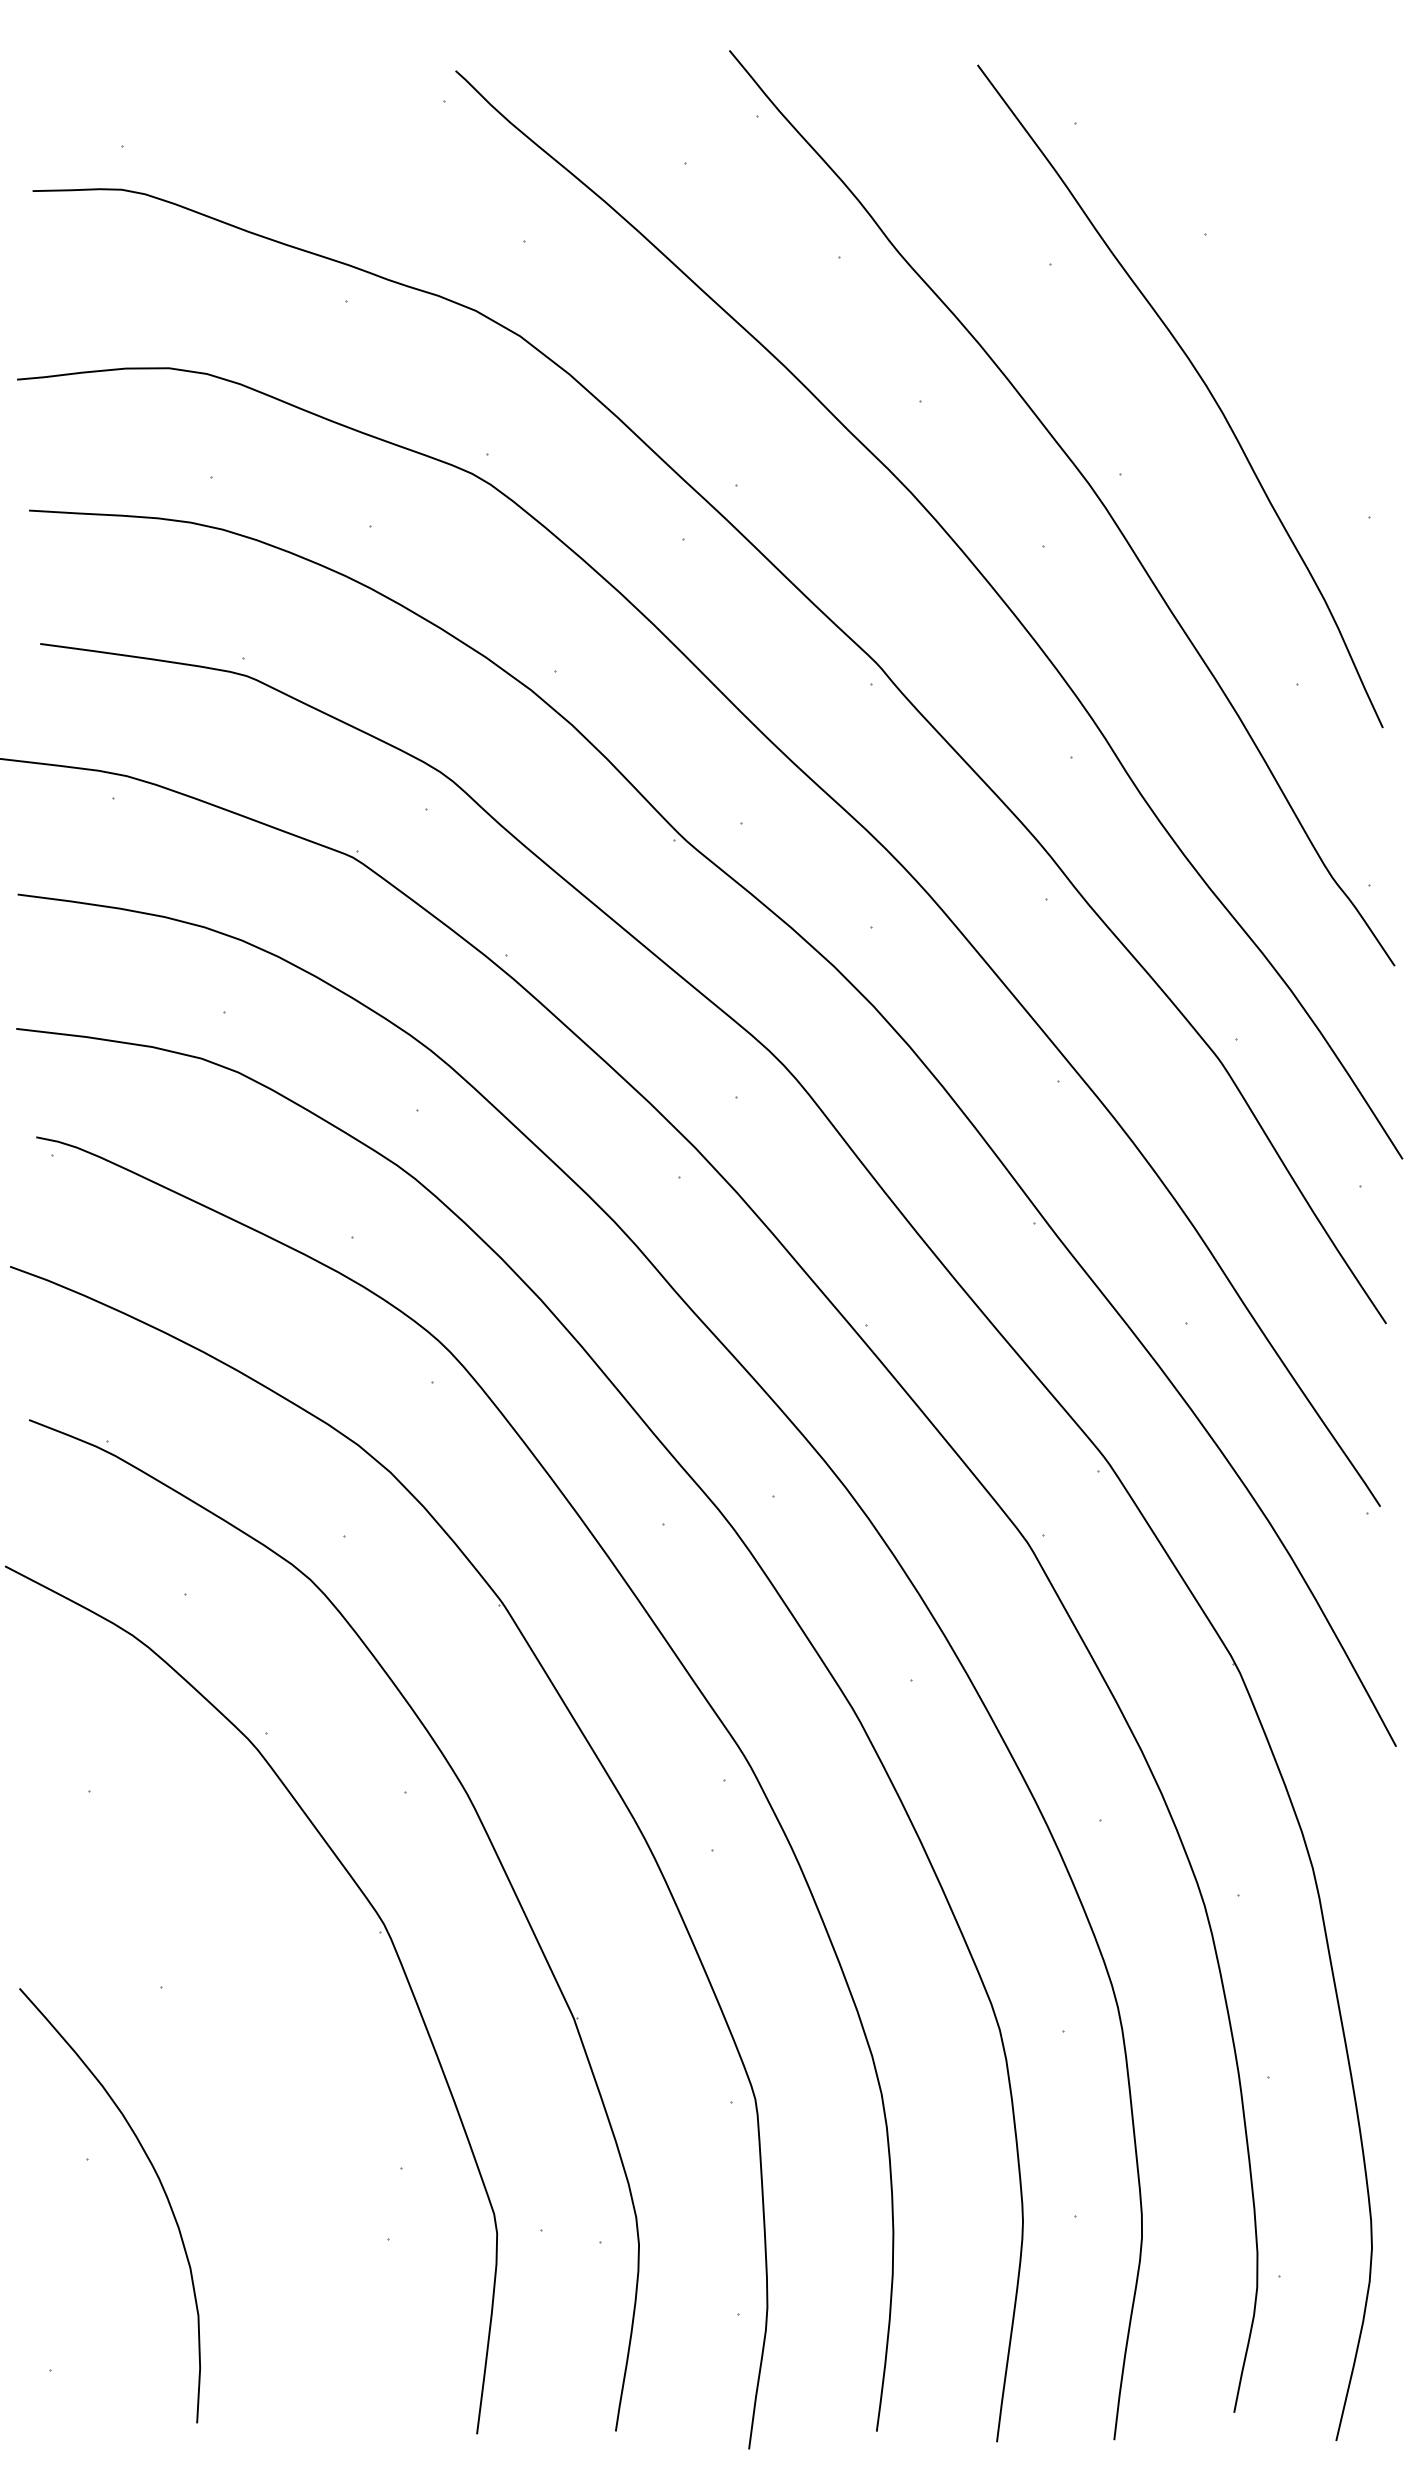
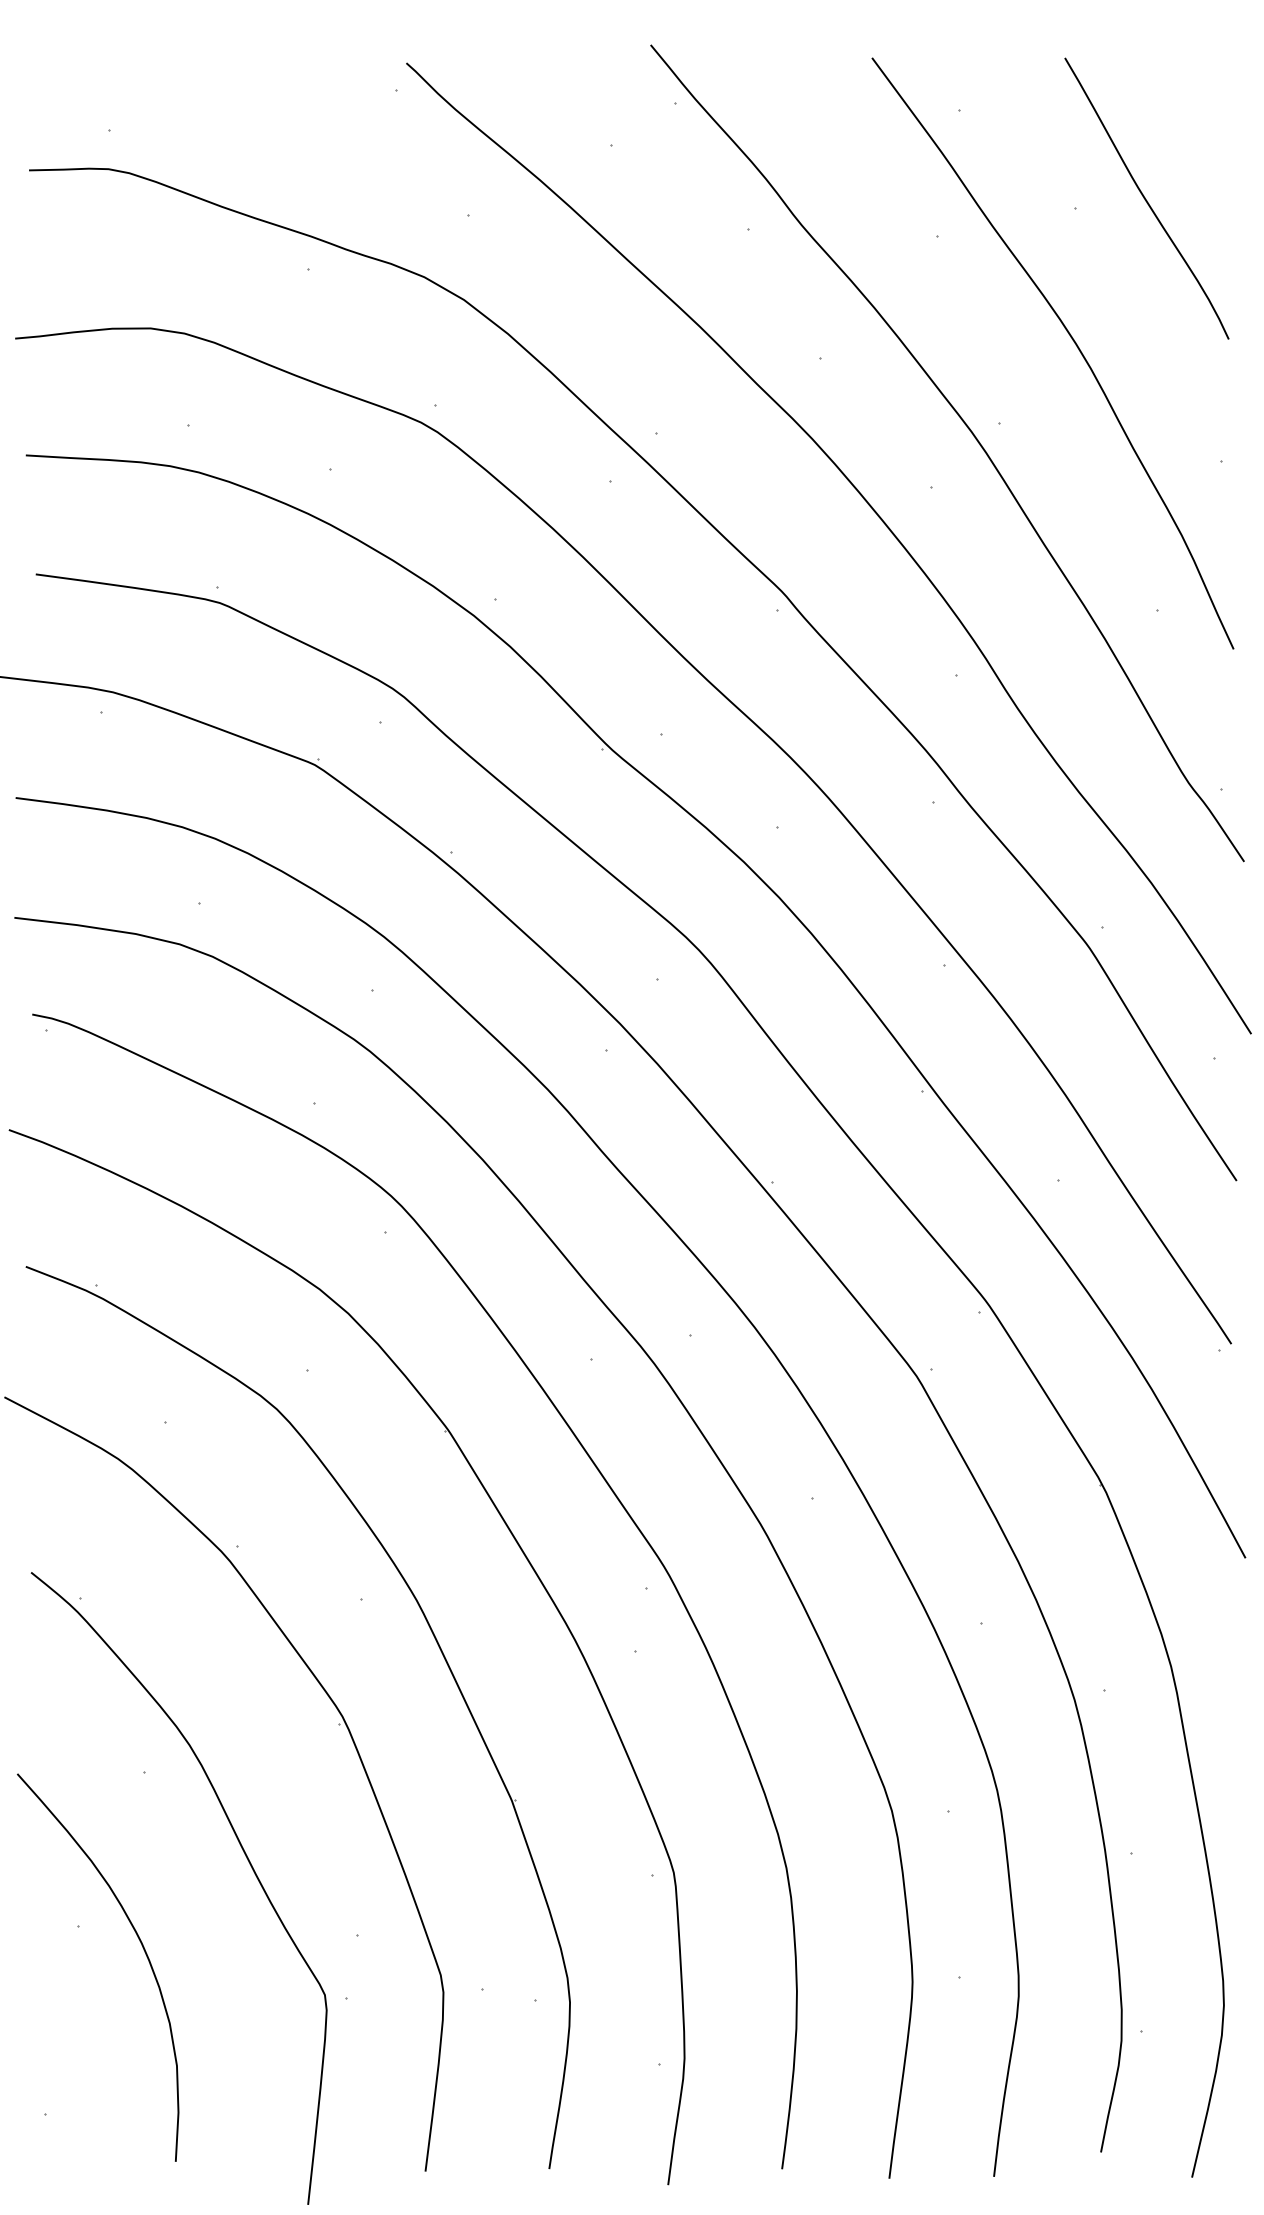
curve: (1284, 222) -> (1145, 198), added
curve: (274, 2078) -> (244, 1854), added

